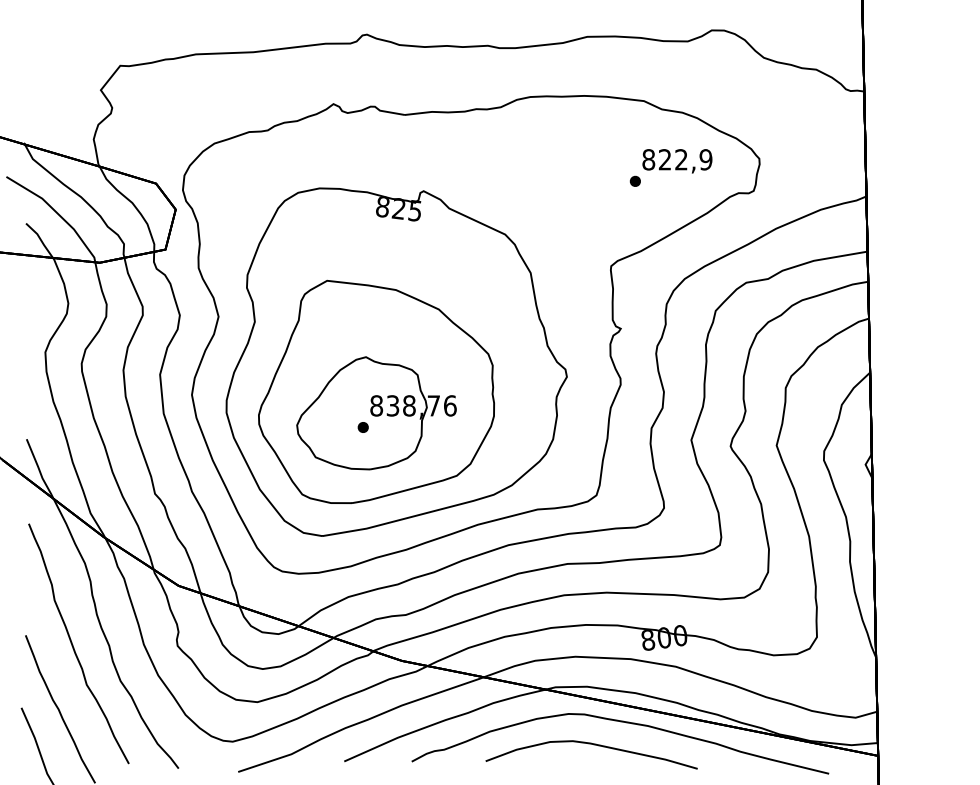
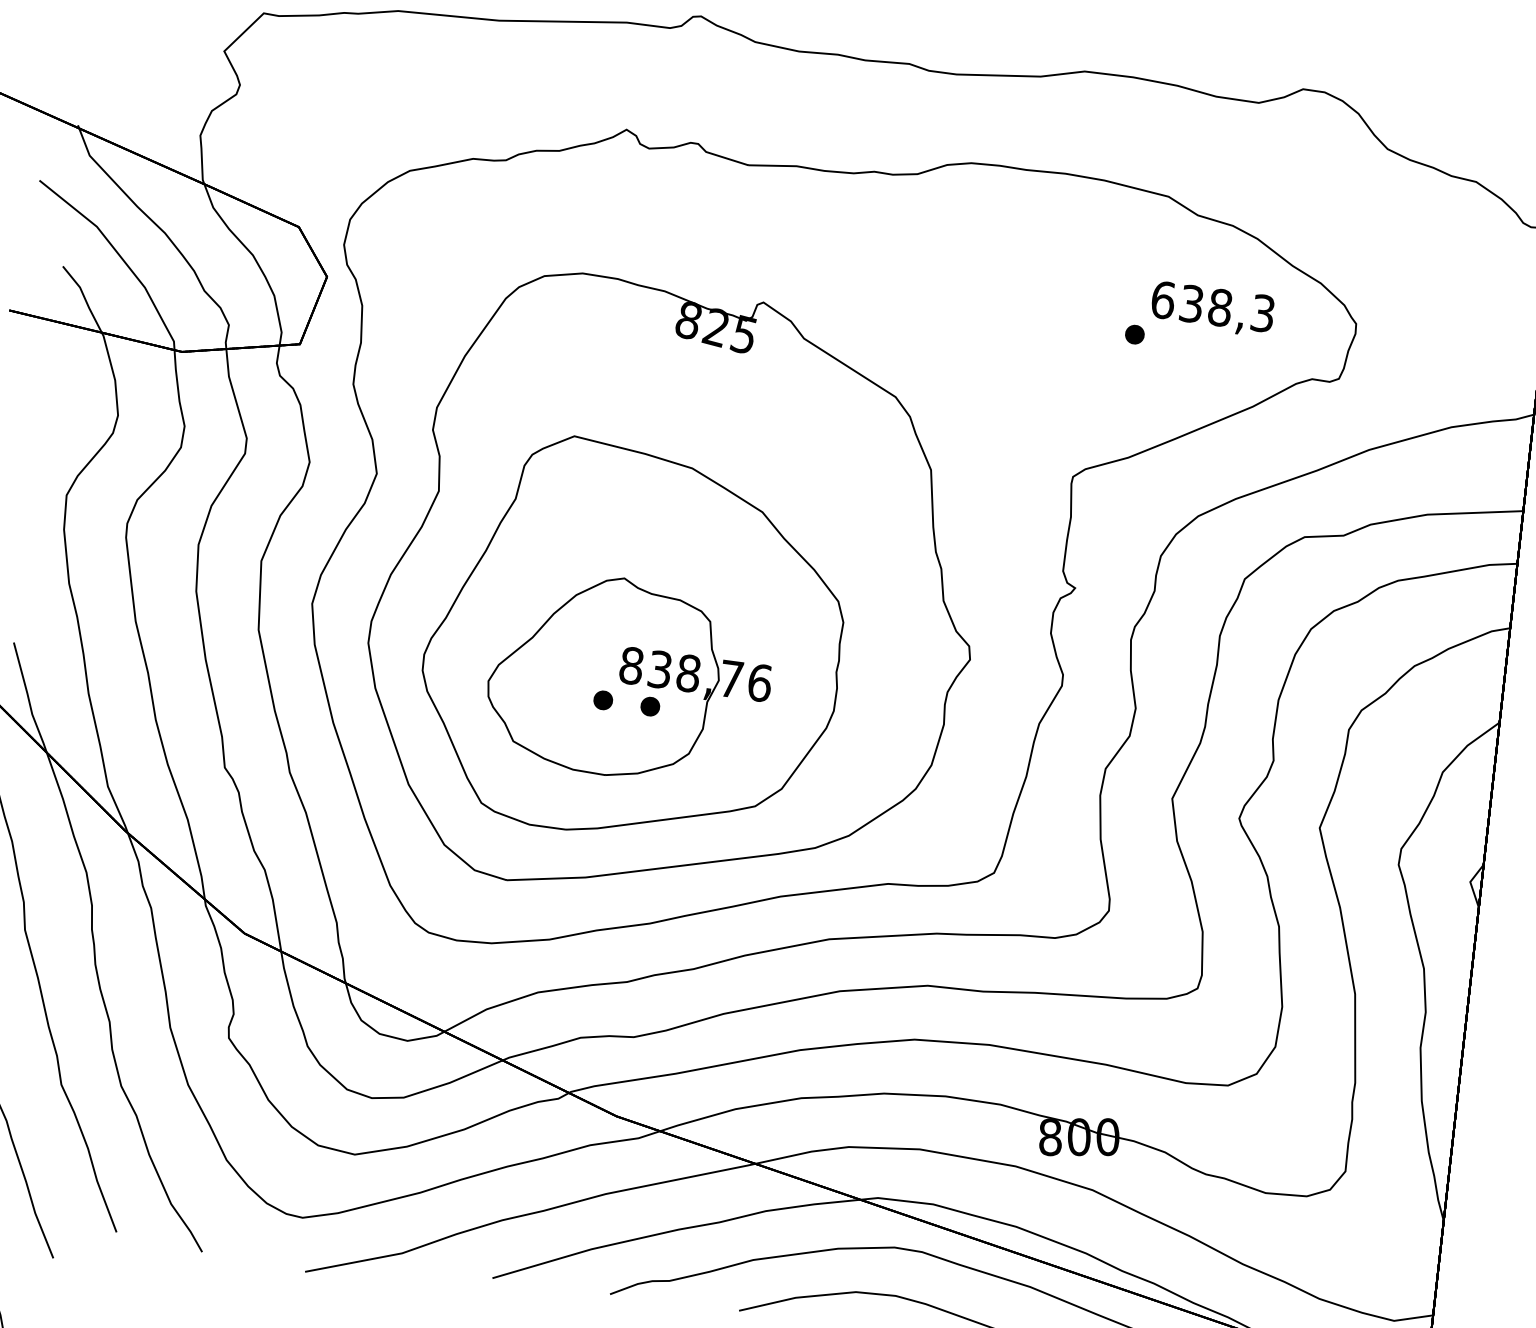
text: (677, 159) -> (1213, 306), 822,9 -> 638,3
part: (389, 427) -> (648, 706), added

